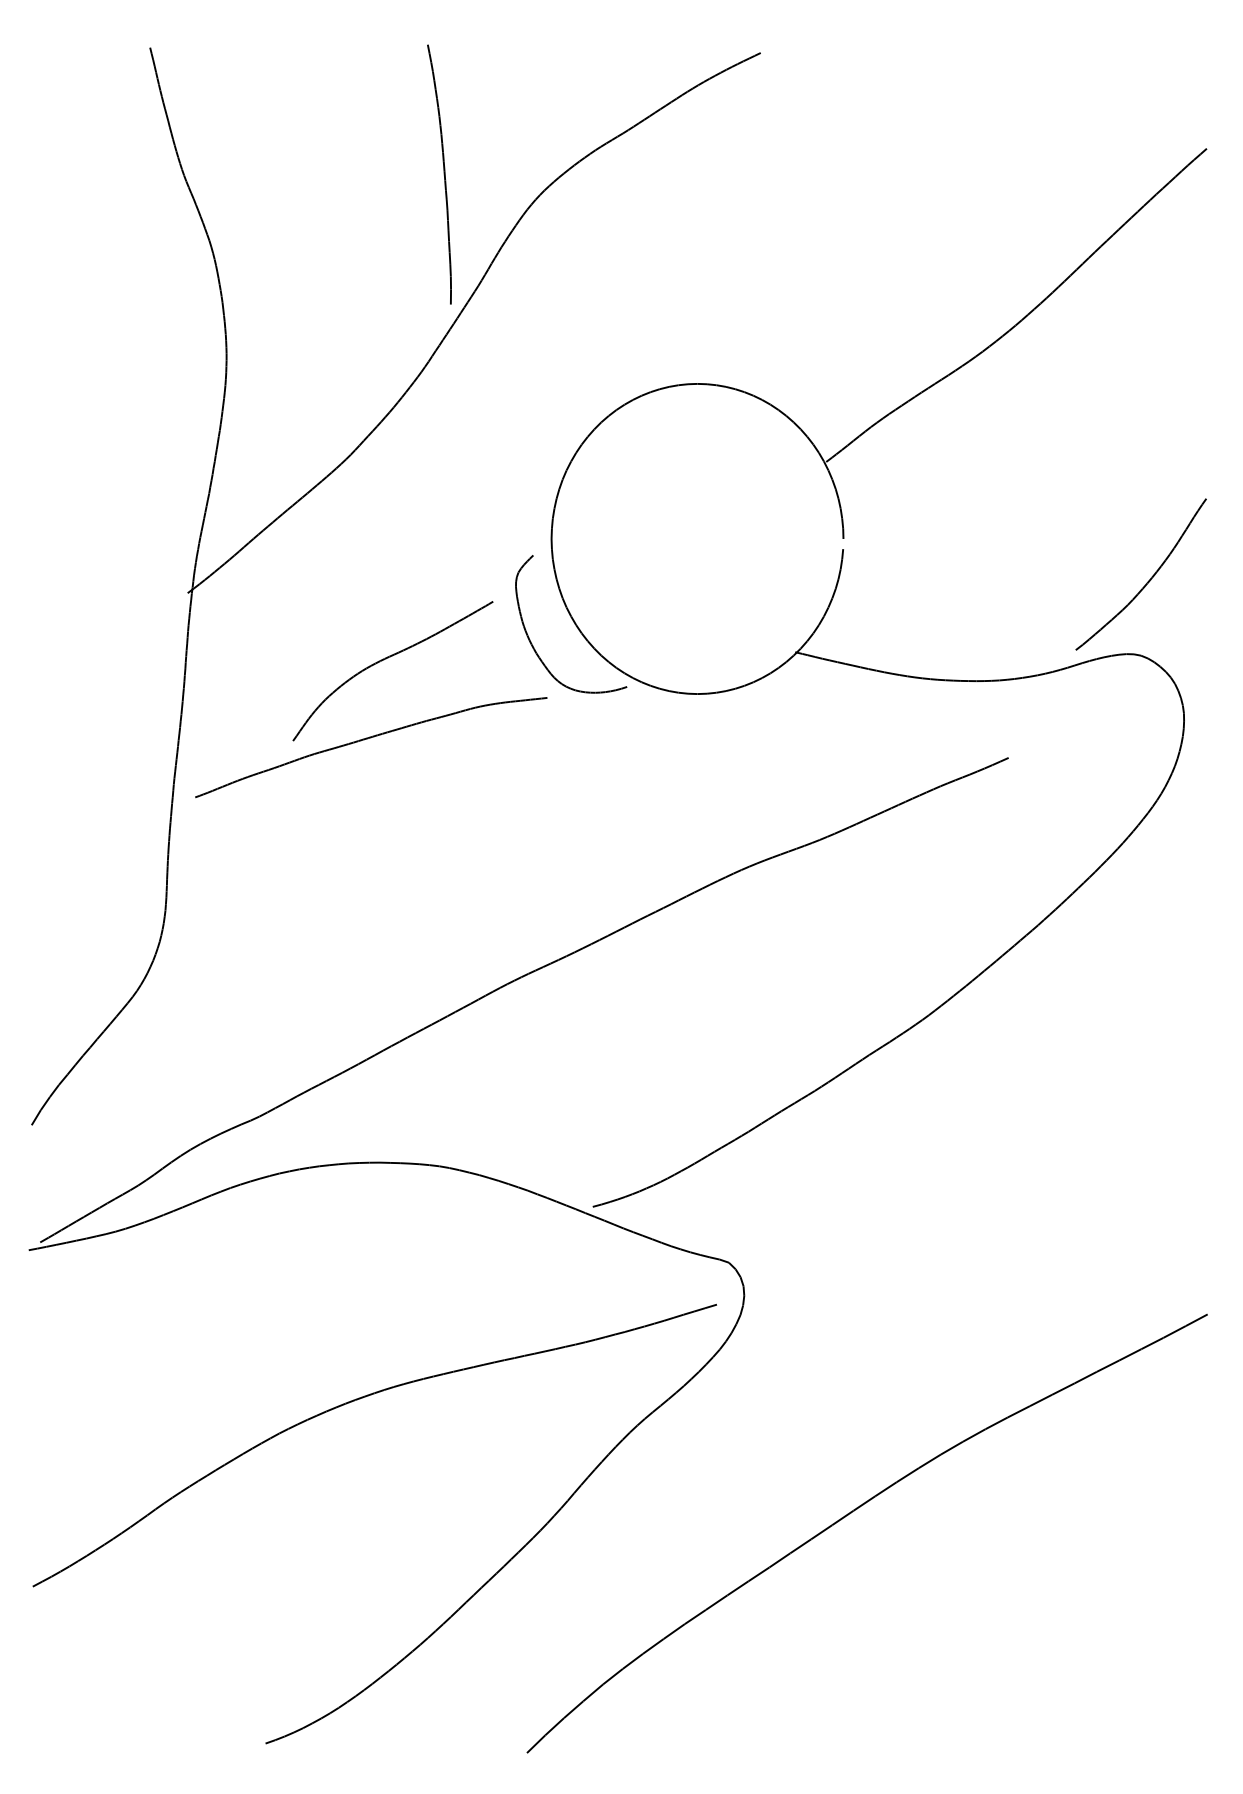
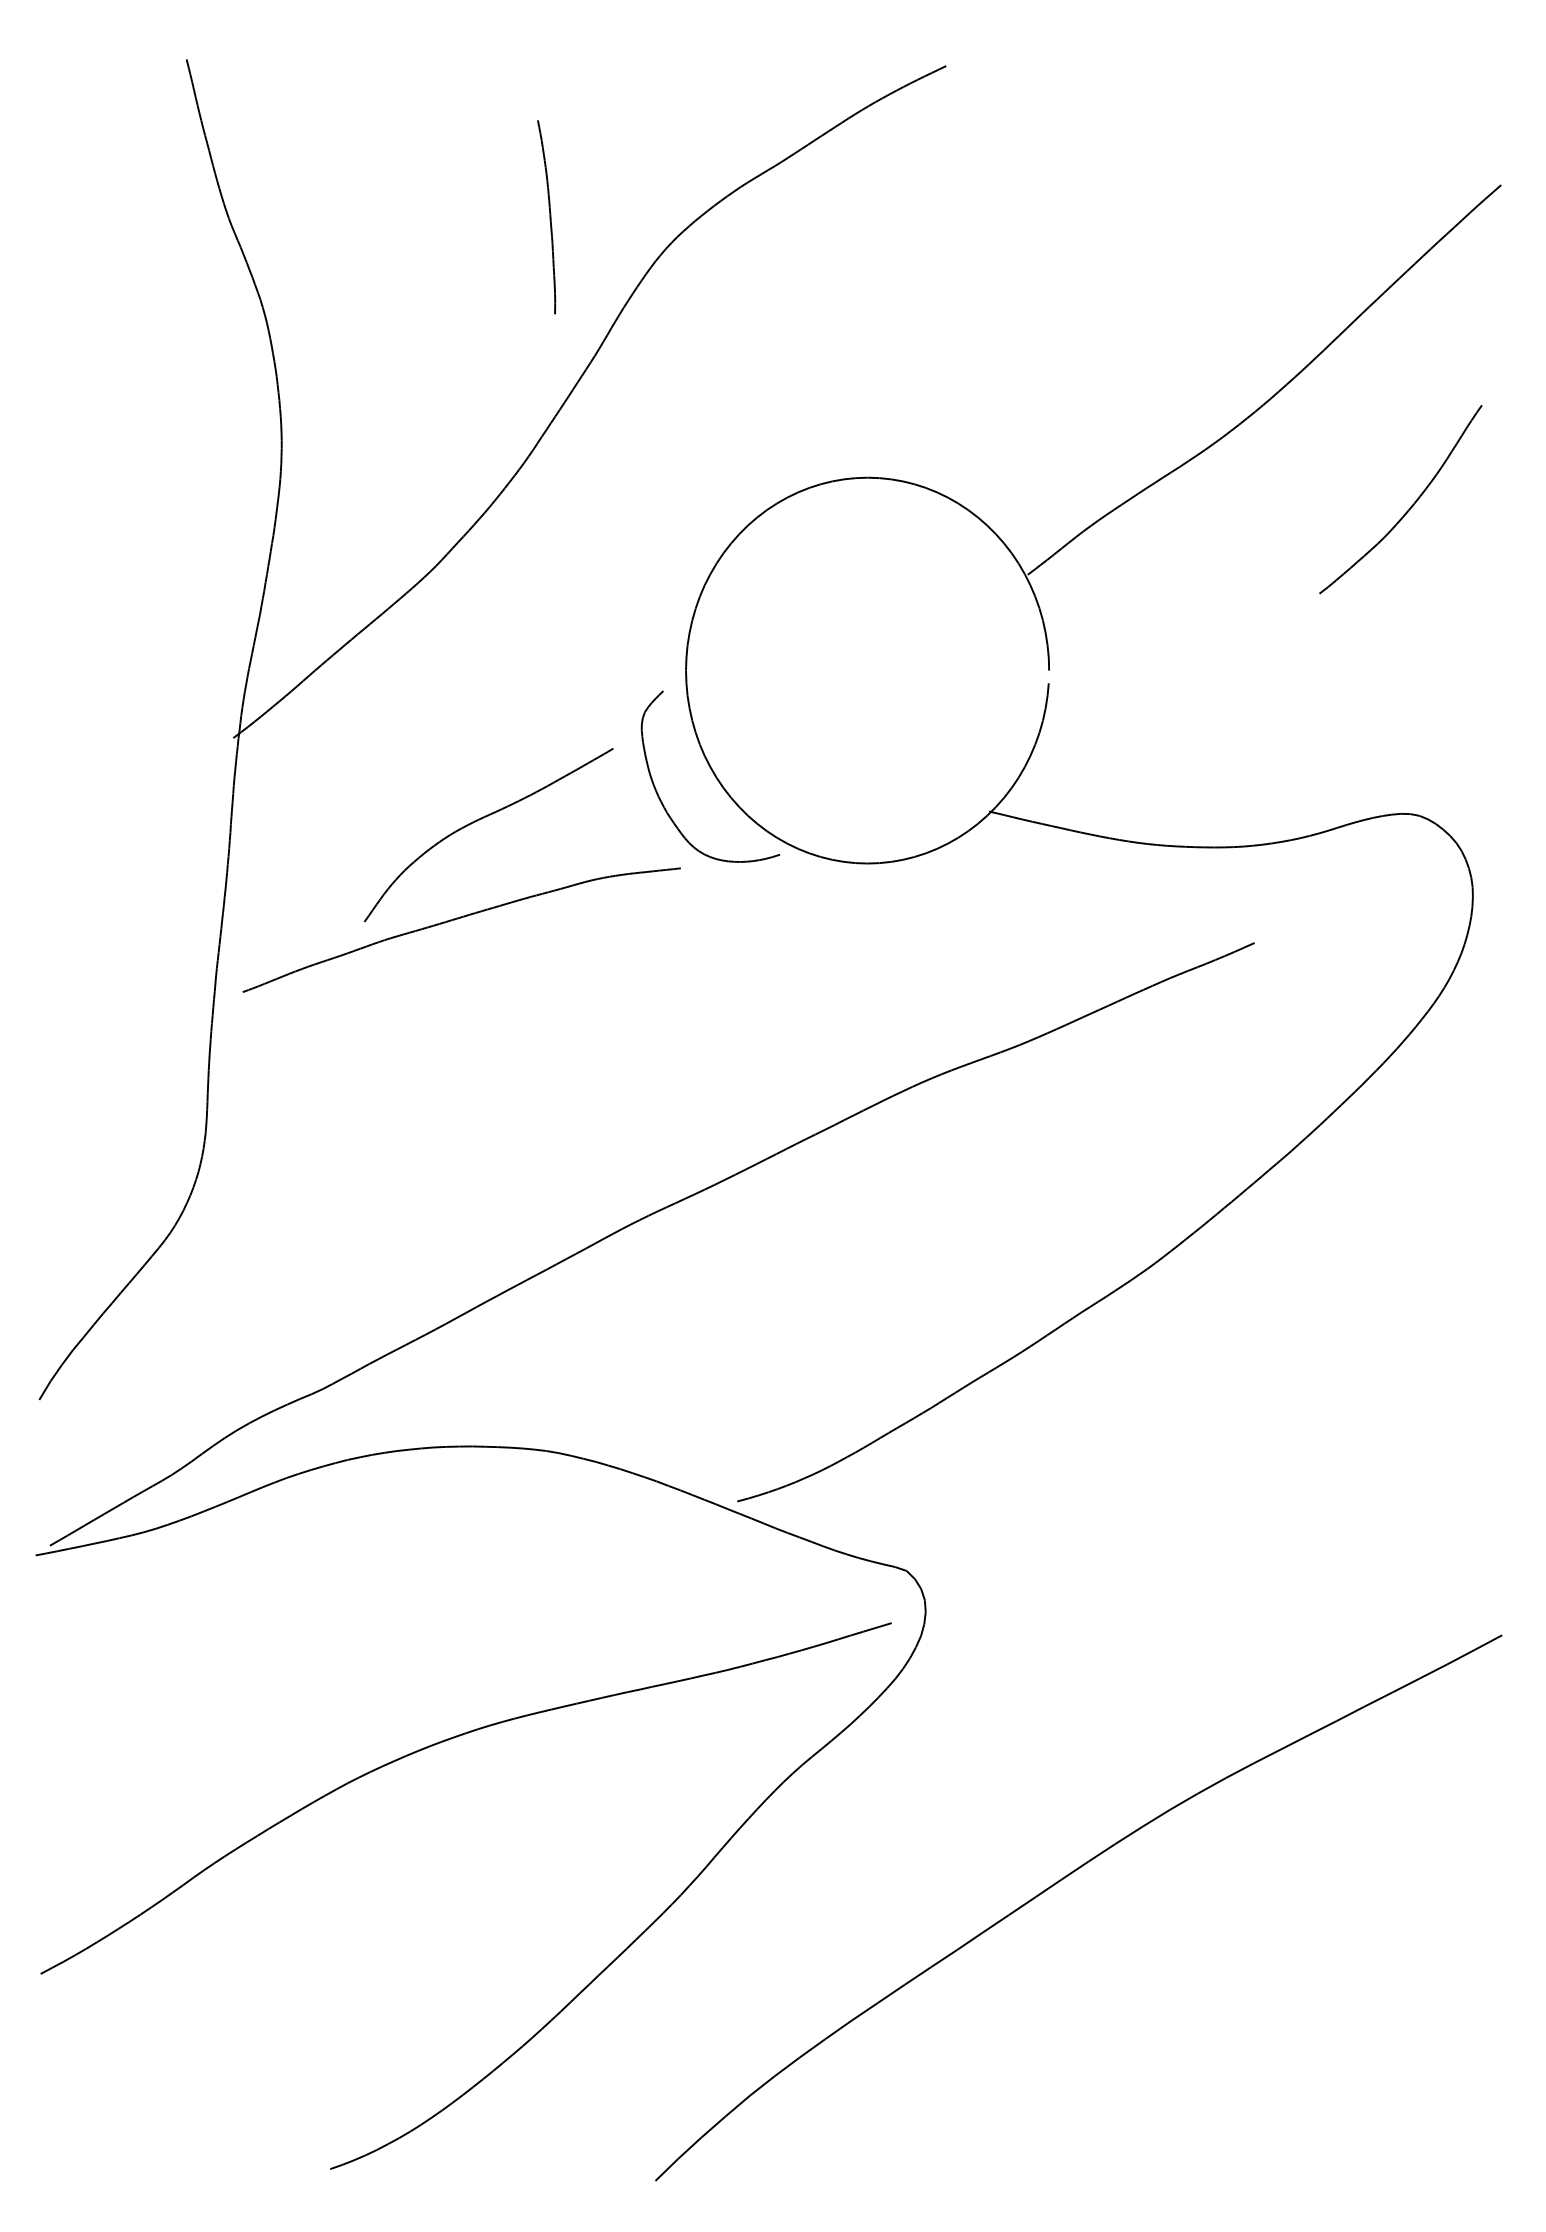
part: (439, 174) -> (546, 217), size x0.6
part: (1147, 581) -> (1408, 508), moved

